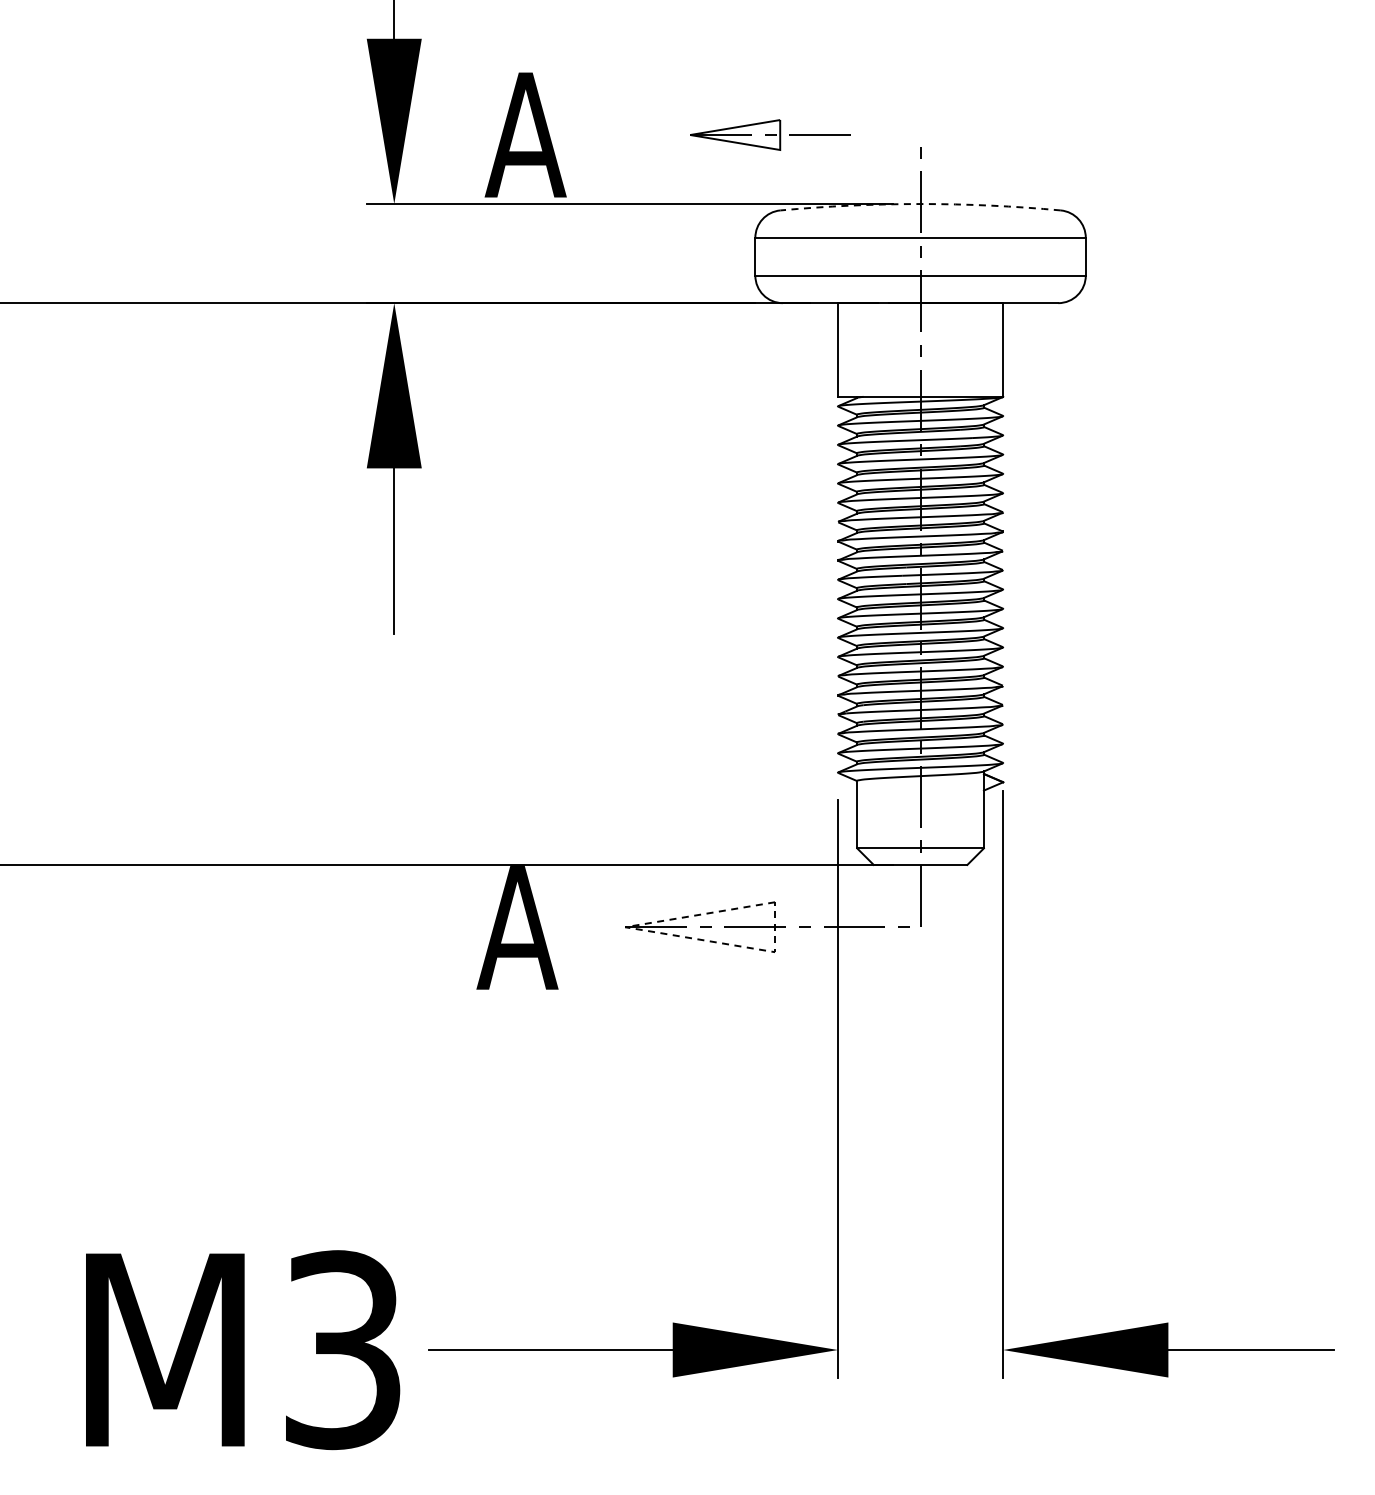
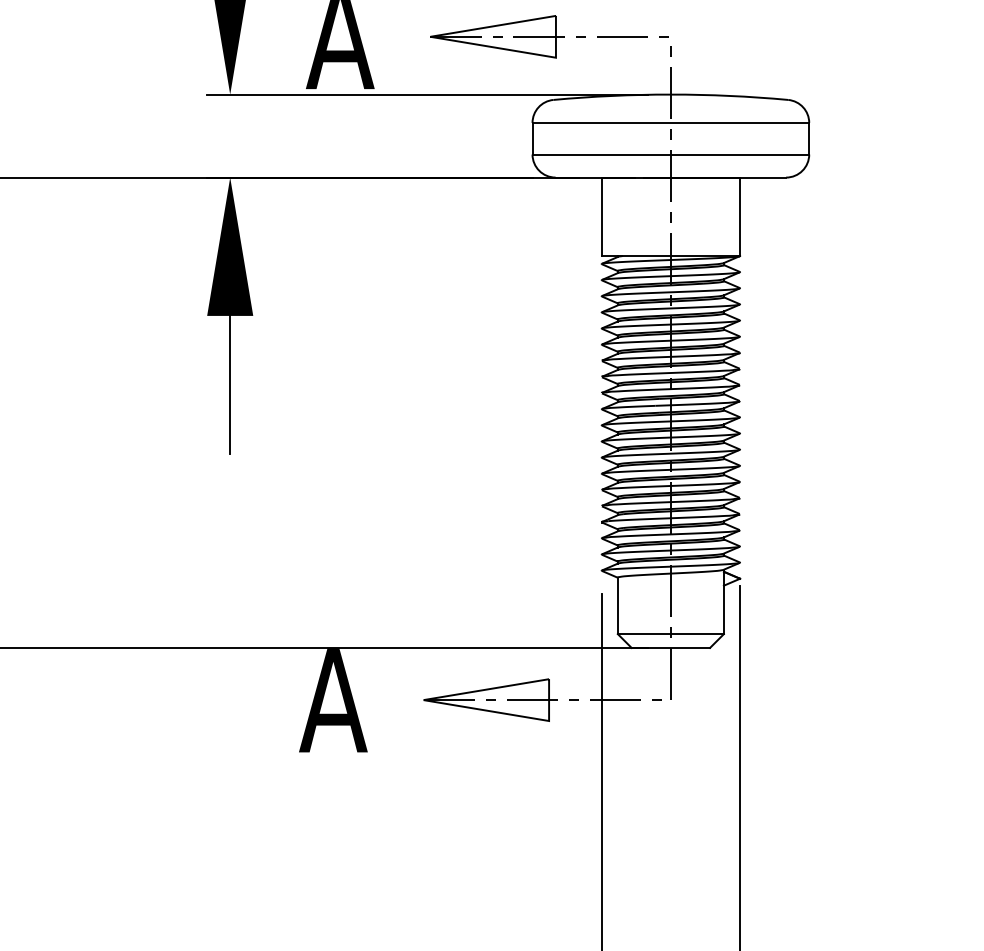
part: (775, 134) -> (549, 36), size x1.67
arc: (920, 204) -> (670, 94), dashed -> solid
line: (649, 931) -> (443, 703), dashed -> solid

